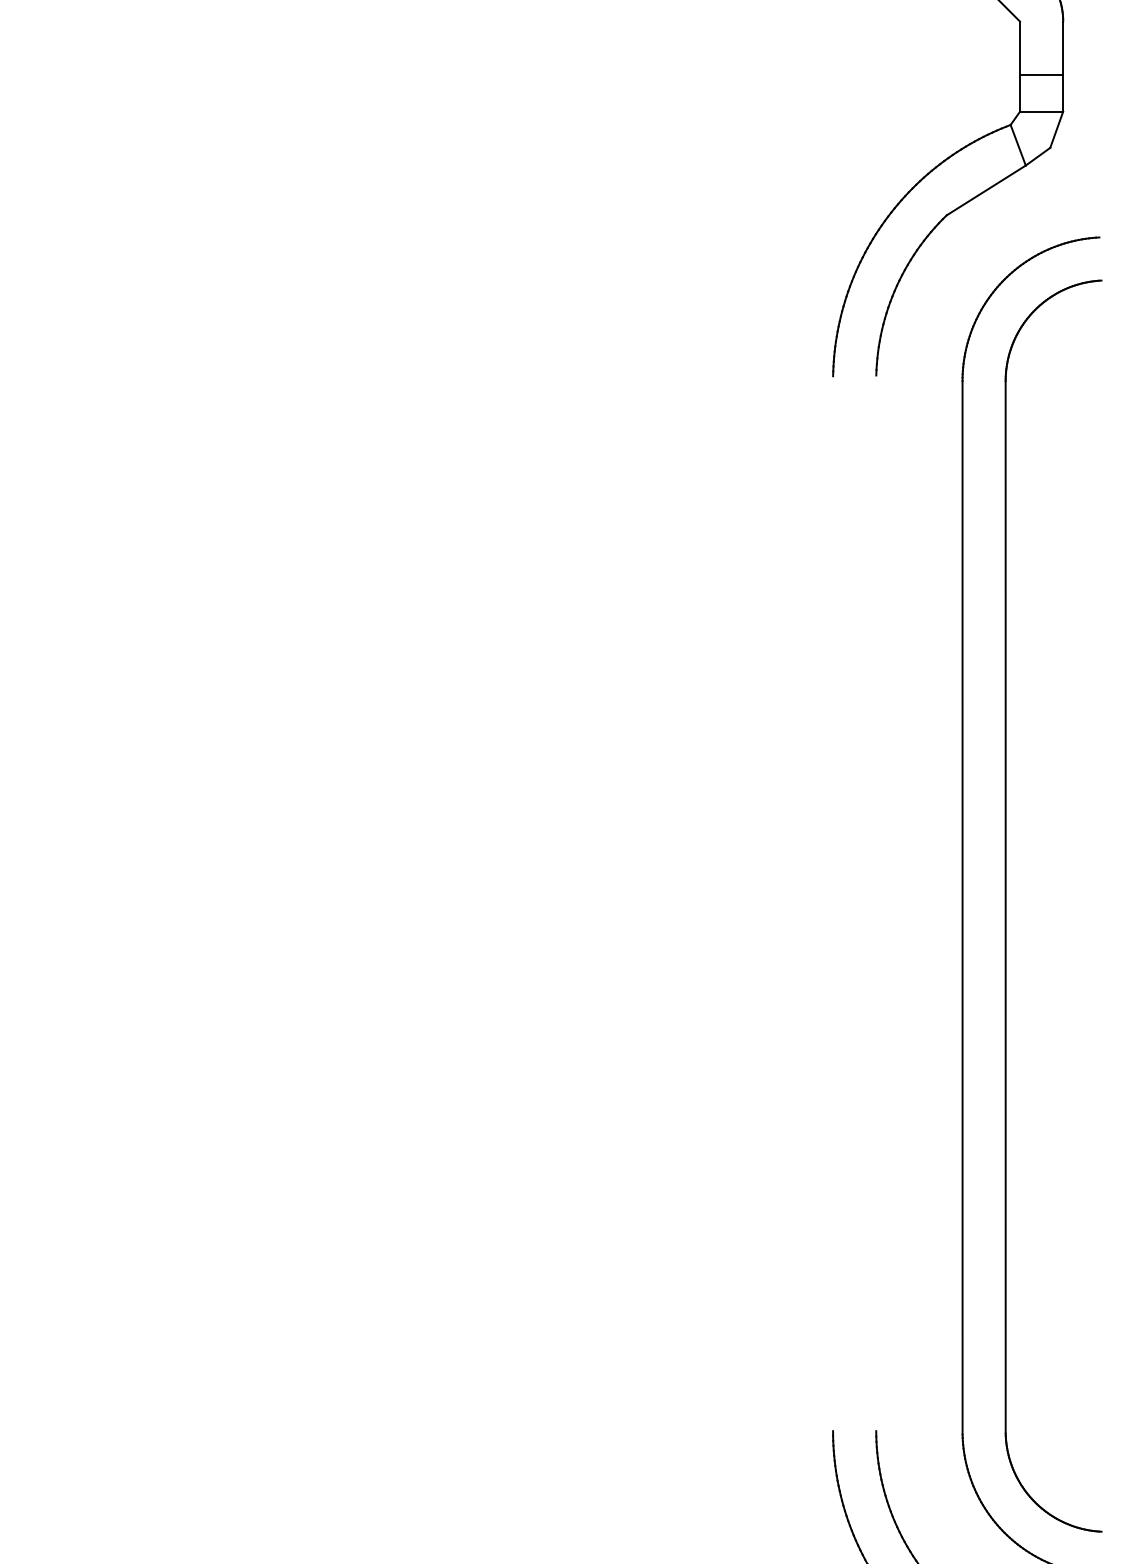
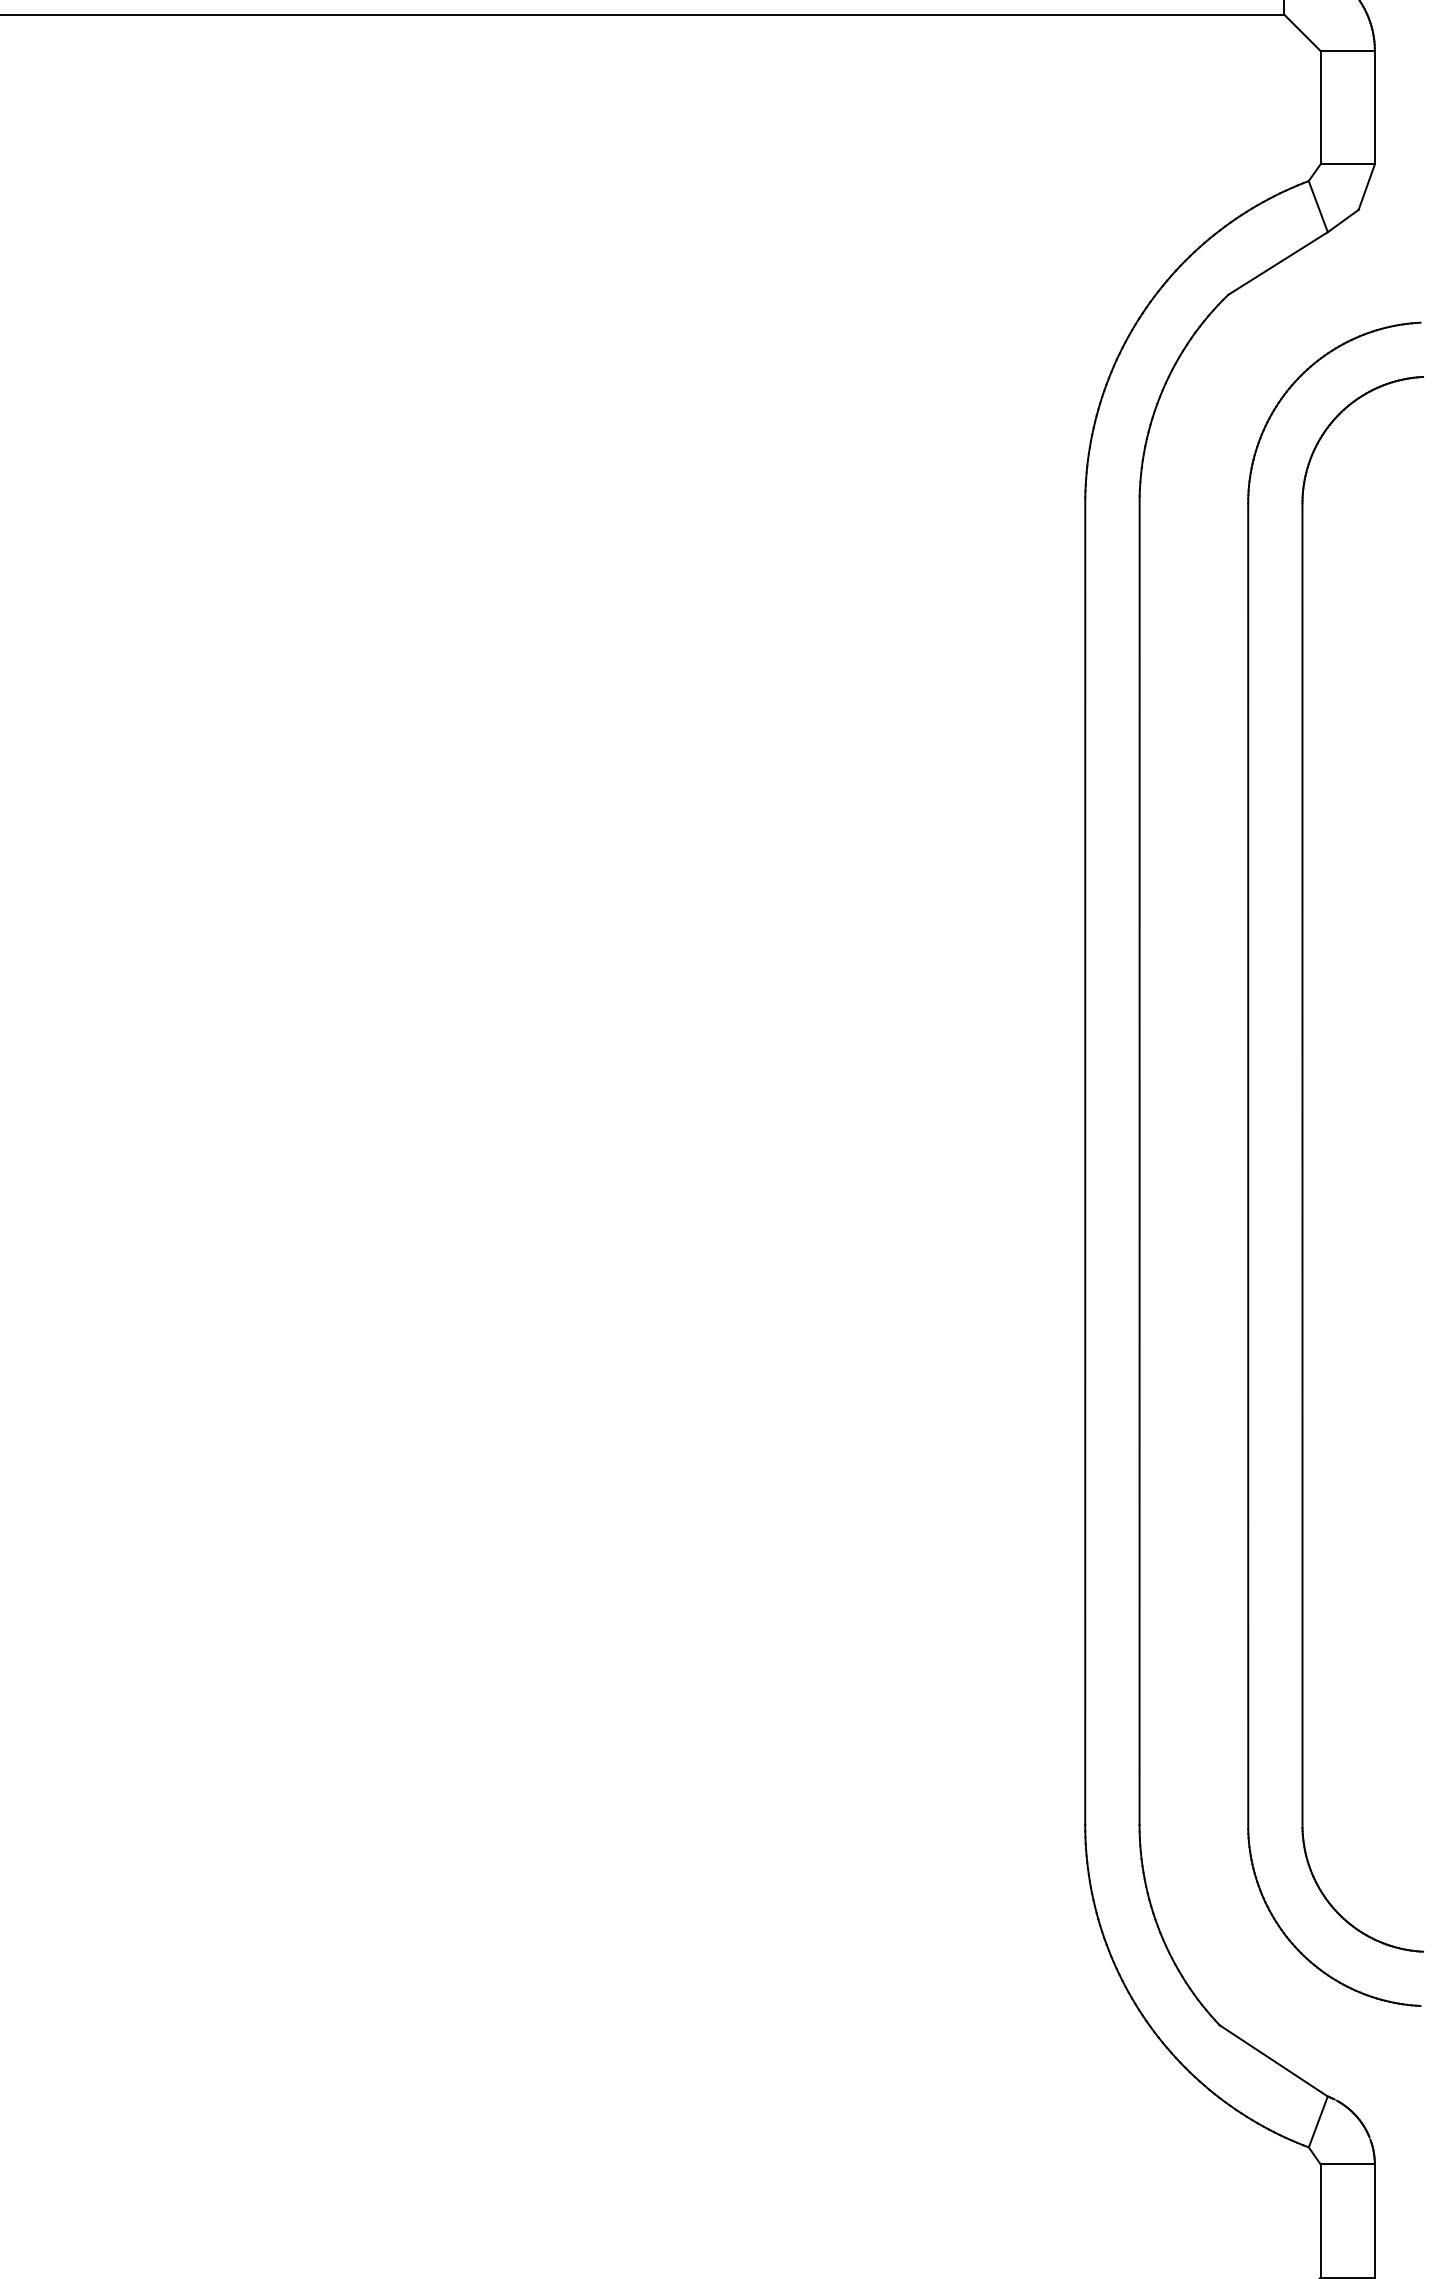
line: (1041, 74) -> (1347, 50), moved
line: (833, 903) -> (1085, 1161), added
line: (876, 903) -> (1139, 1160), added

